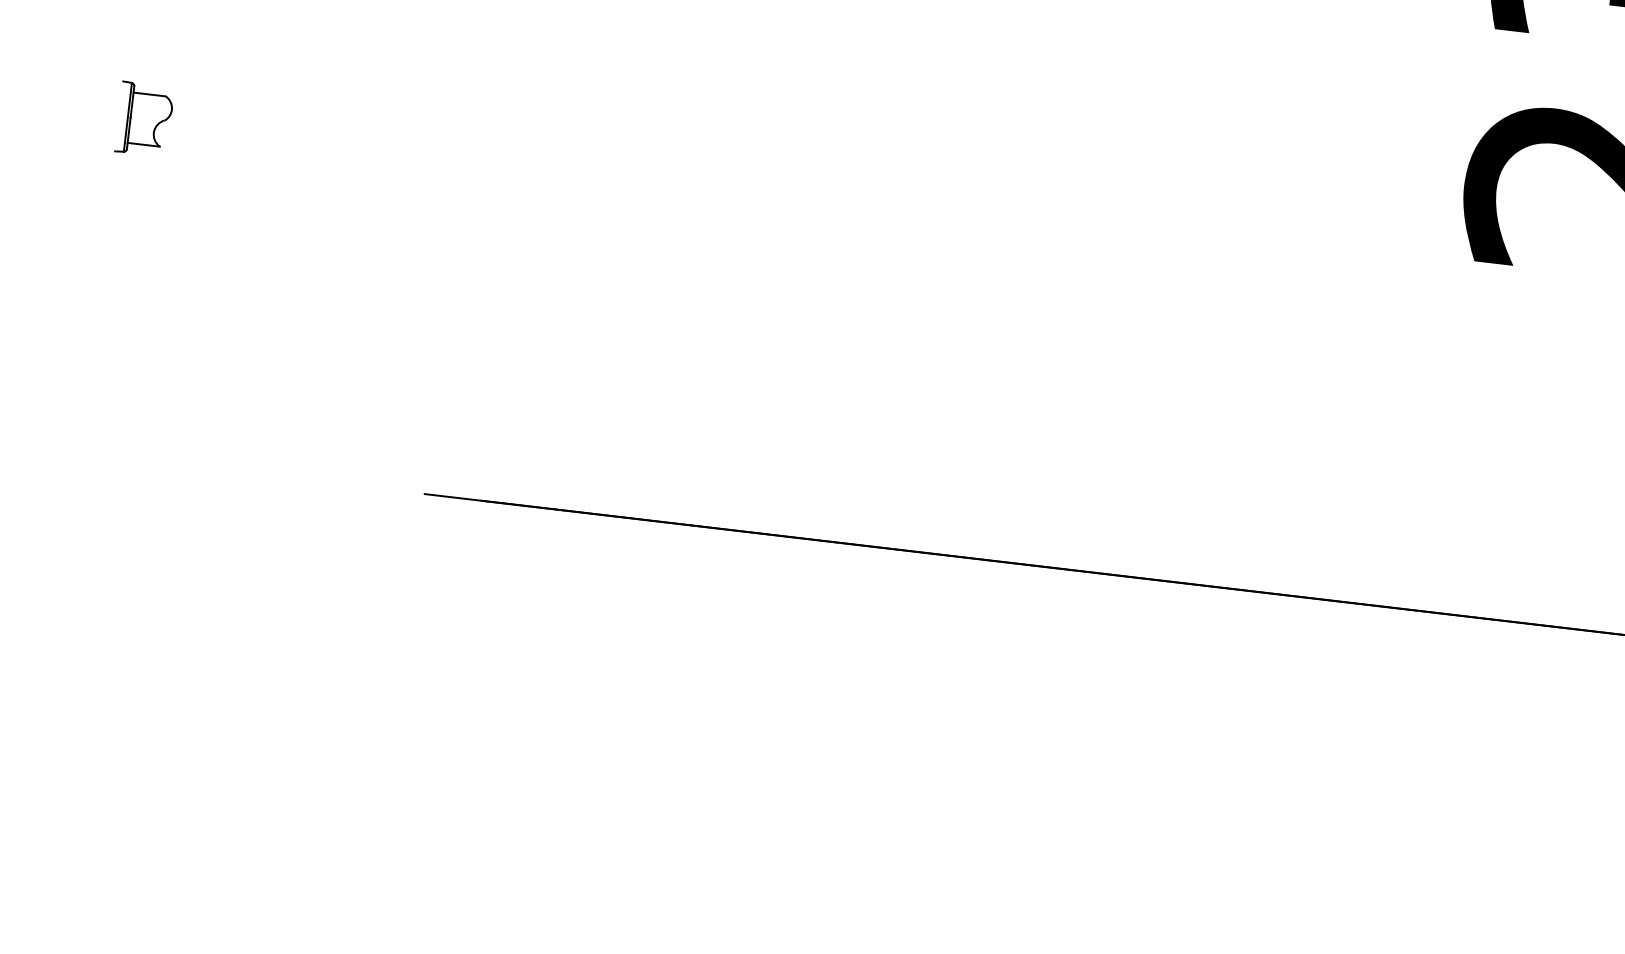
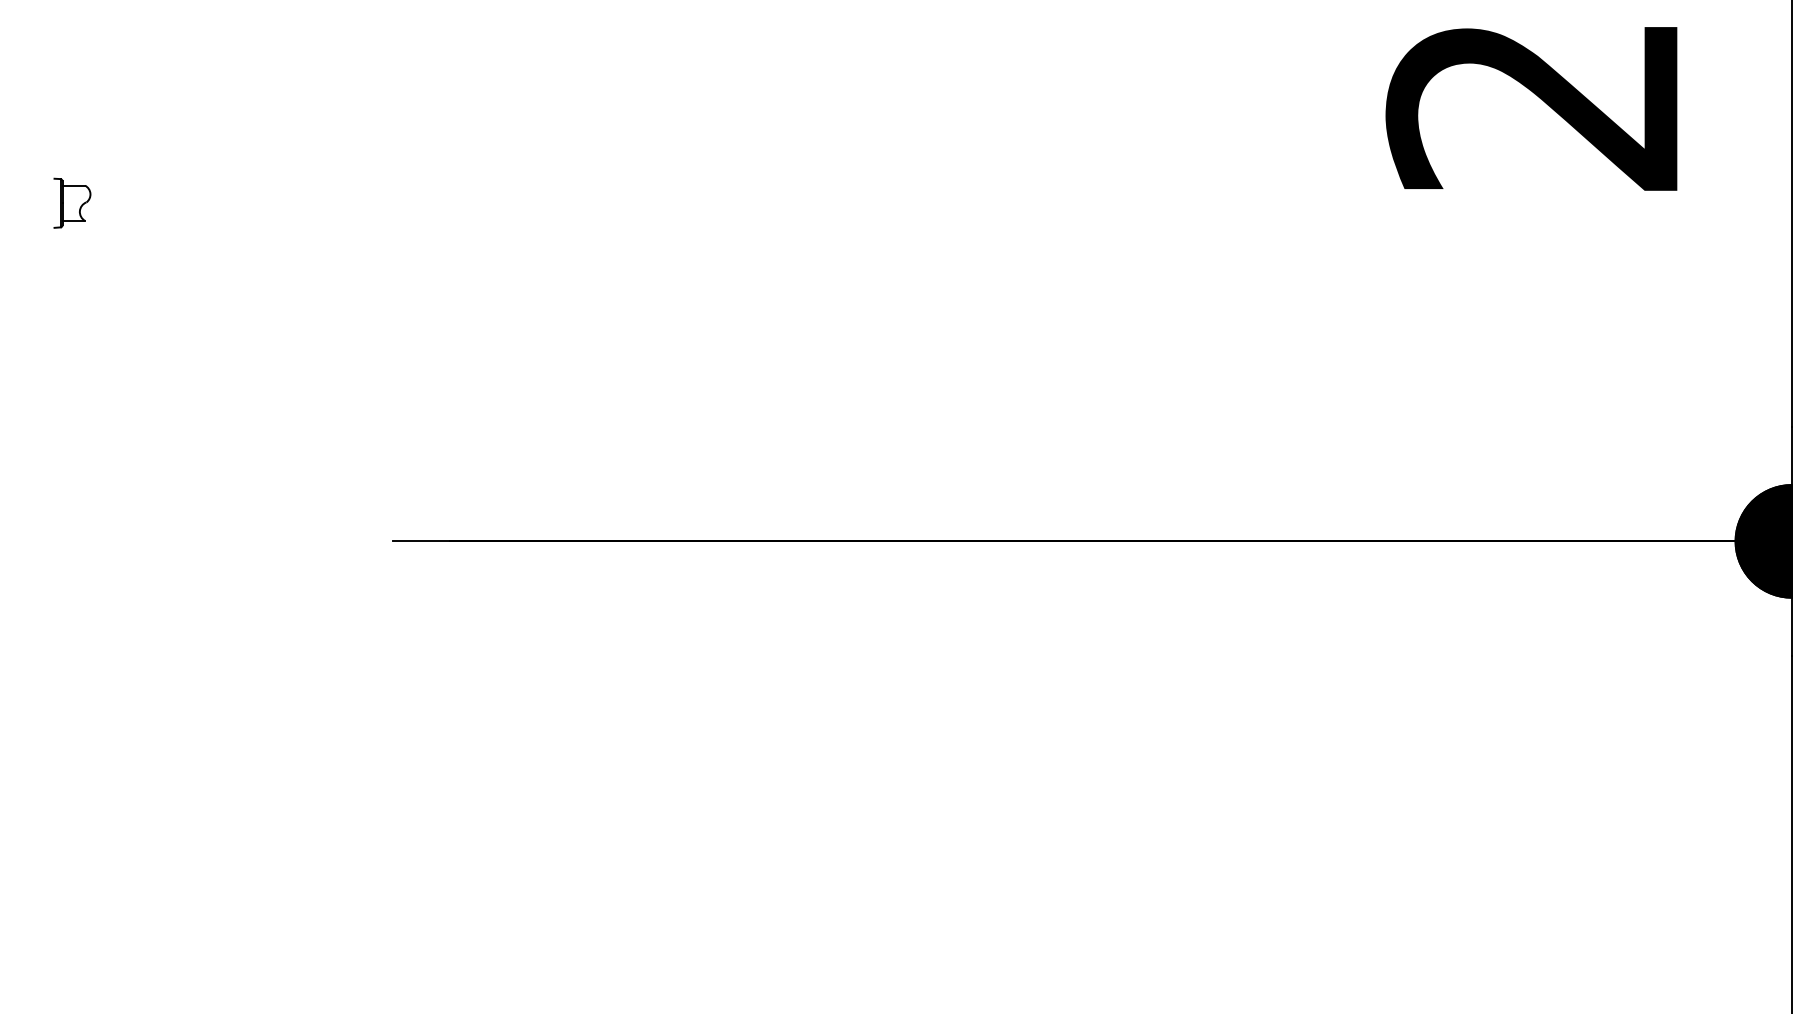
part: (144, 119) -> (72, 203), size x0.7

